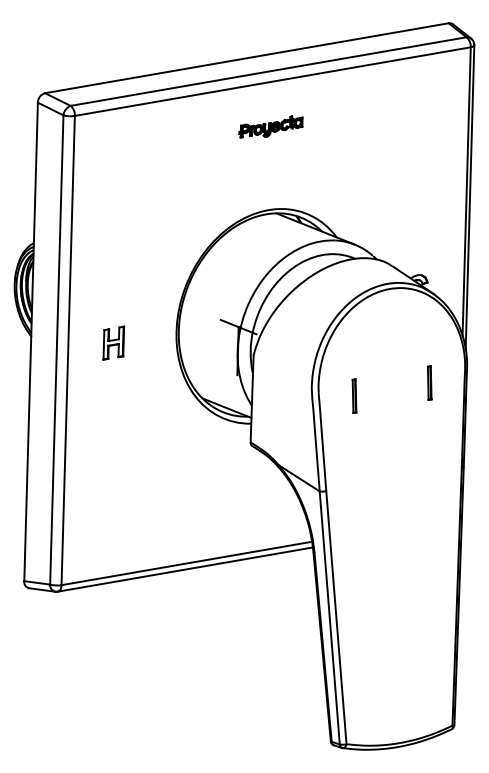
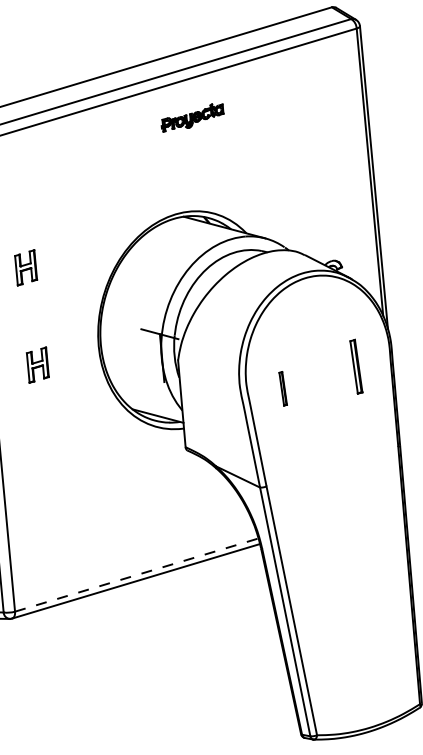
part: (270, 126) -> (191, 117), moved
part: (113, 244) -> (25, 267), added
part: (429, 382) -> (355, 366), size x1.6
line: (187, 563) -> (137, 575), solid -> dashed

